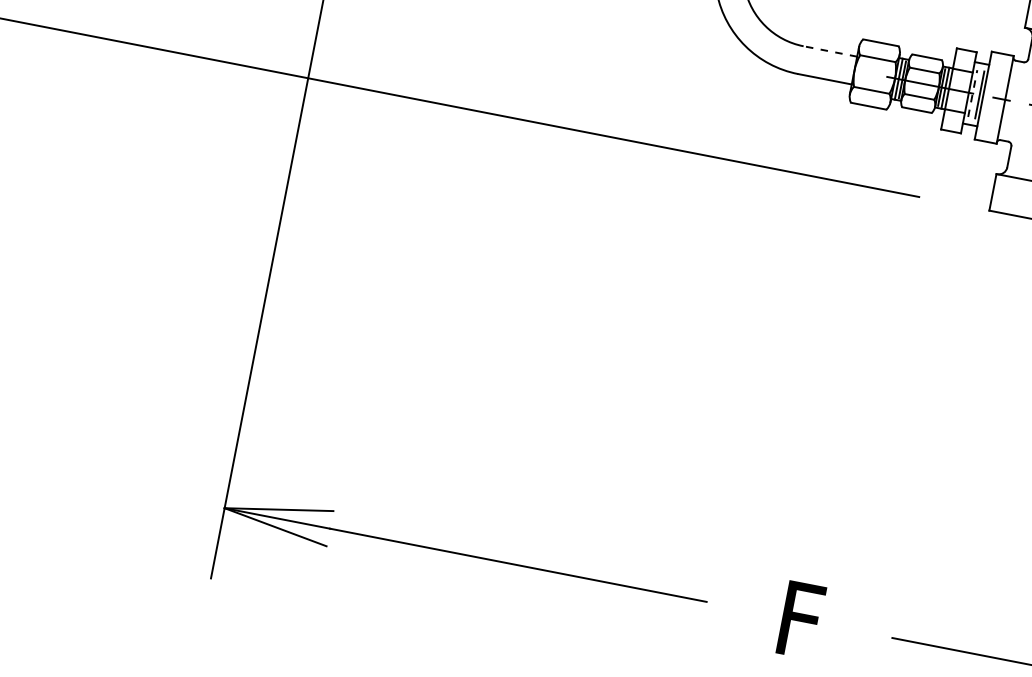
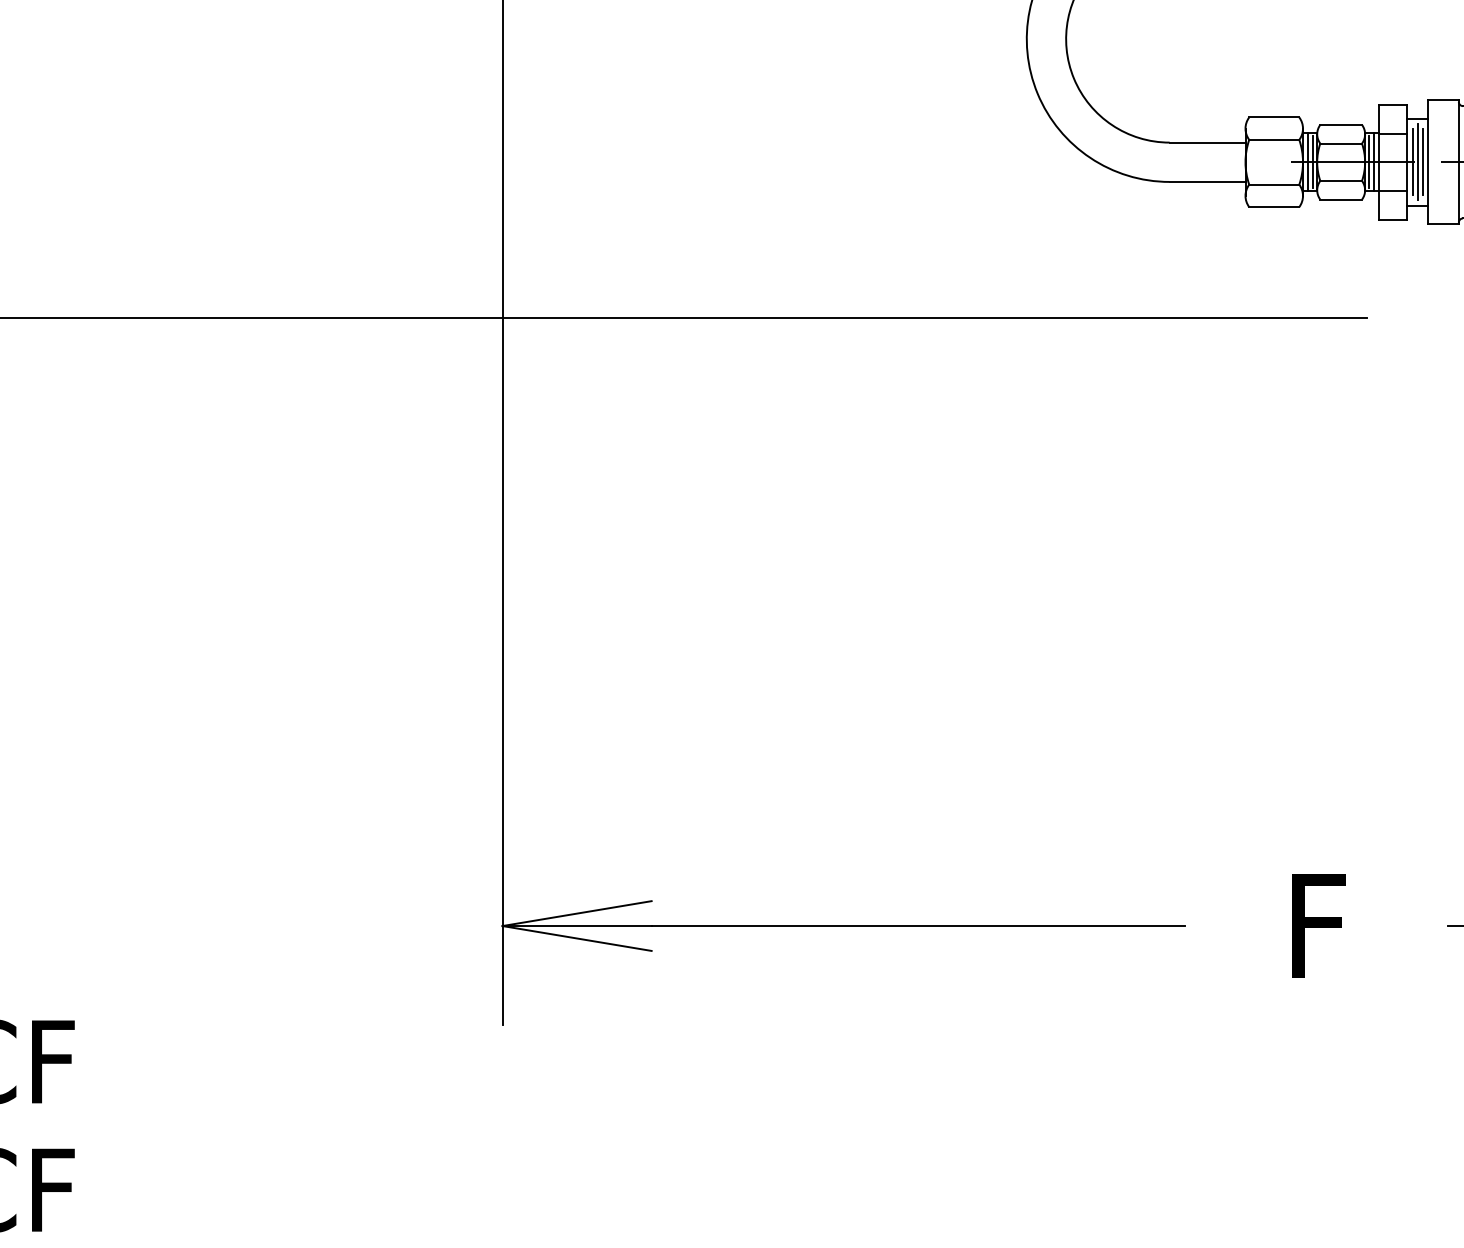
line: (830, 51) -> (1207, 142), dashed -> solid
line: (972, 92) -> (1412, 161), dashed -> solid
line: (975, 94) -> (1417, 162), added

